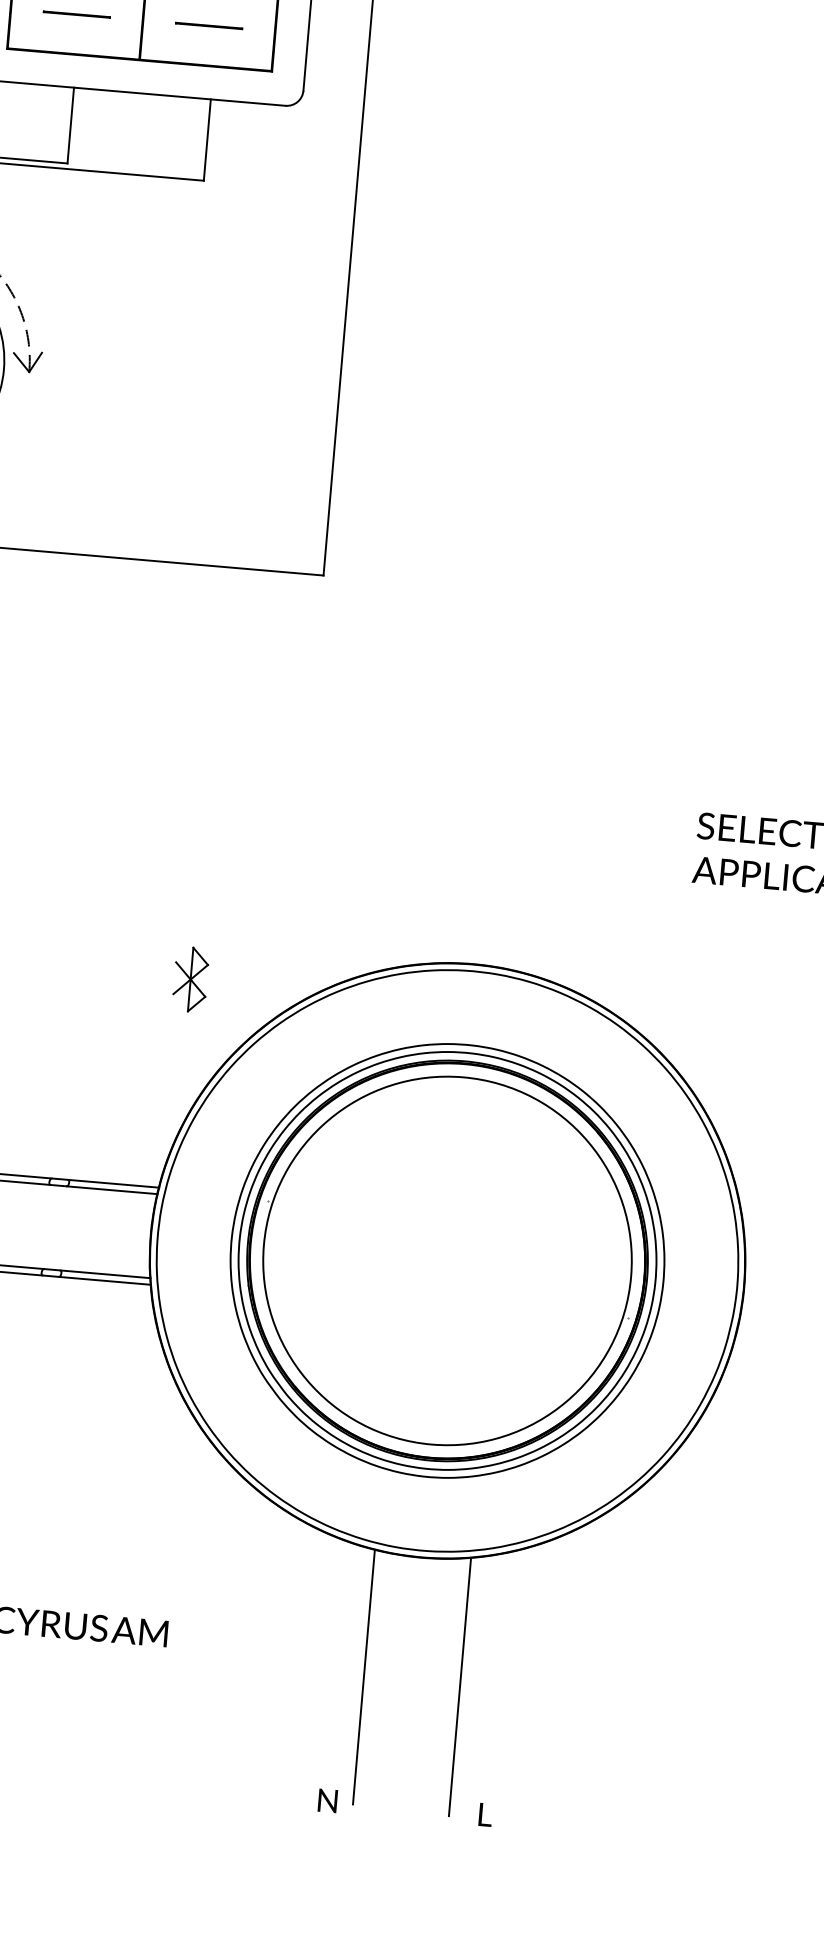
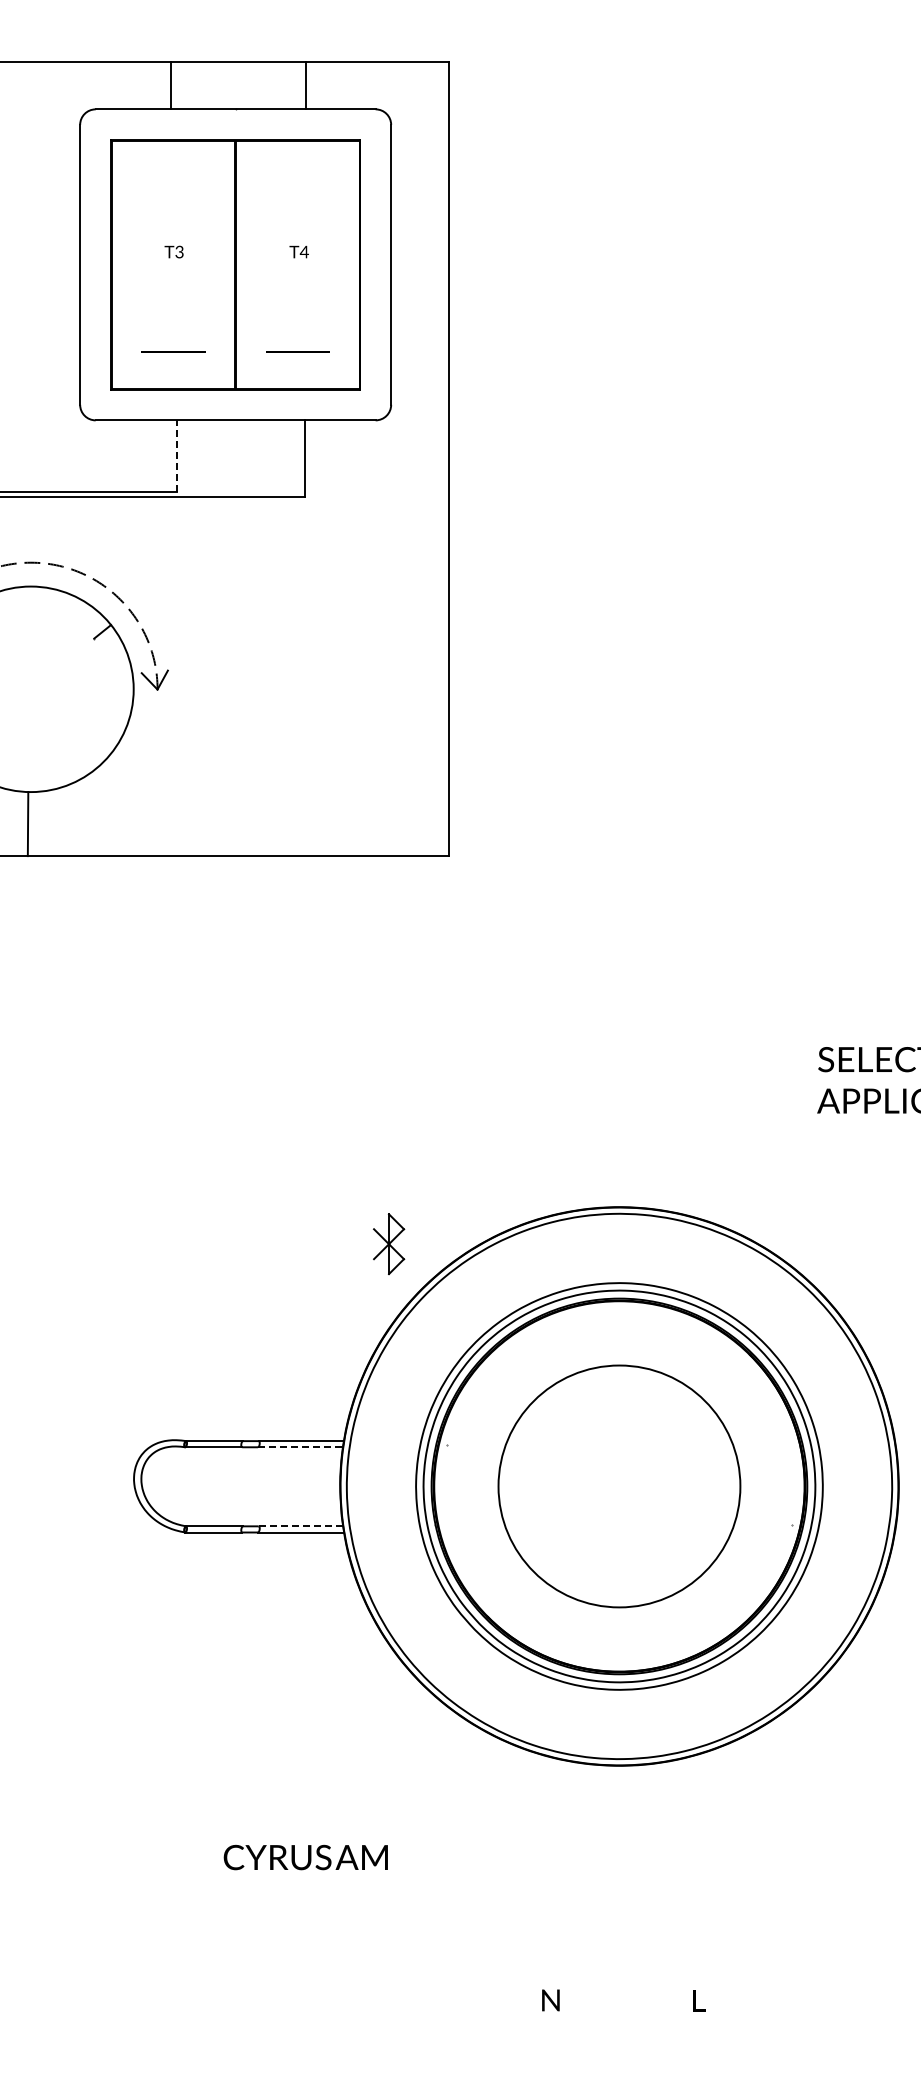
line: (70, 126) -> (176, 456), solid -> dashed
part: (191, 979) -> (389, 1244), moved
line: (112, 1190) -> (300, 1447), solid -> dashed
circle: (447, 1260) -> (619, 1486), size x0.7
line: (104, 1274) -> (300, 1526), solid -> dashed
line: (363, 1676) -> (574, 1881), removed
line: (460, 1687) -> (665, 1883), removed

